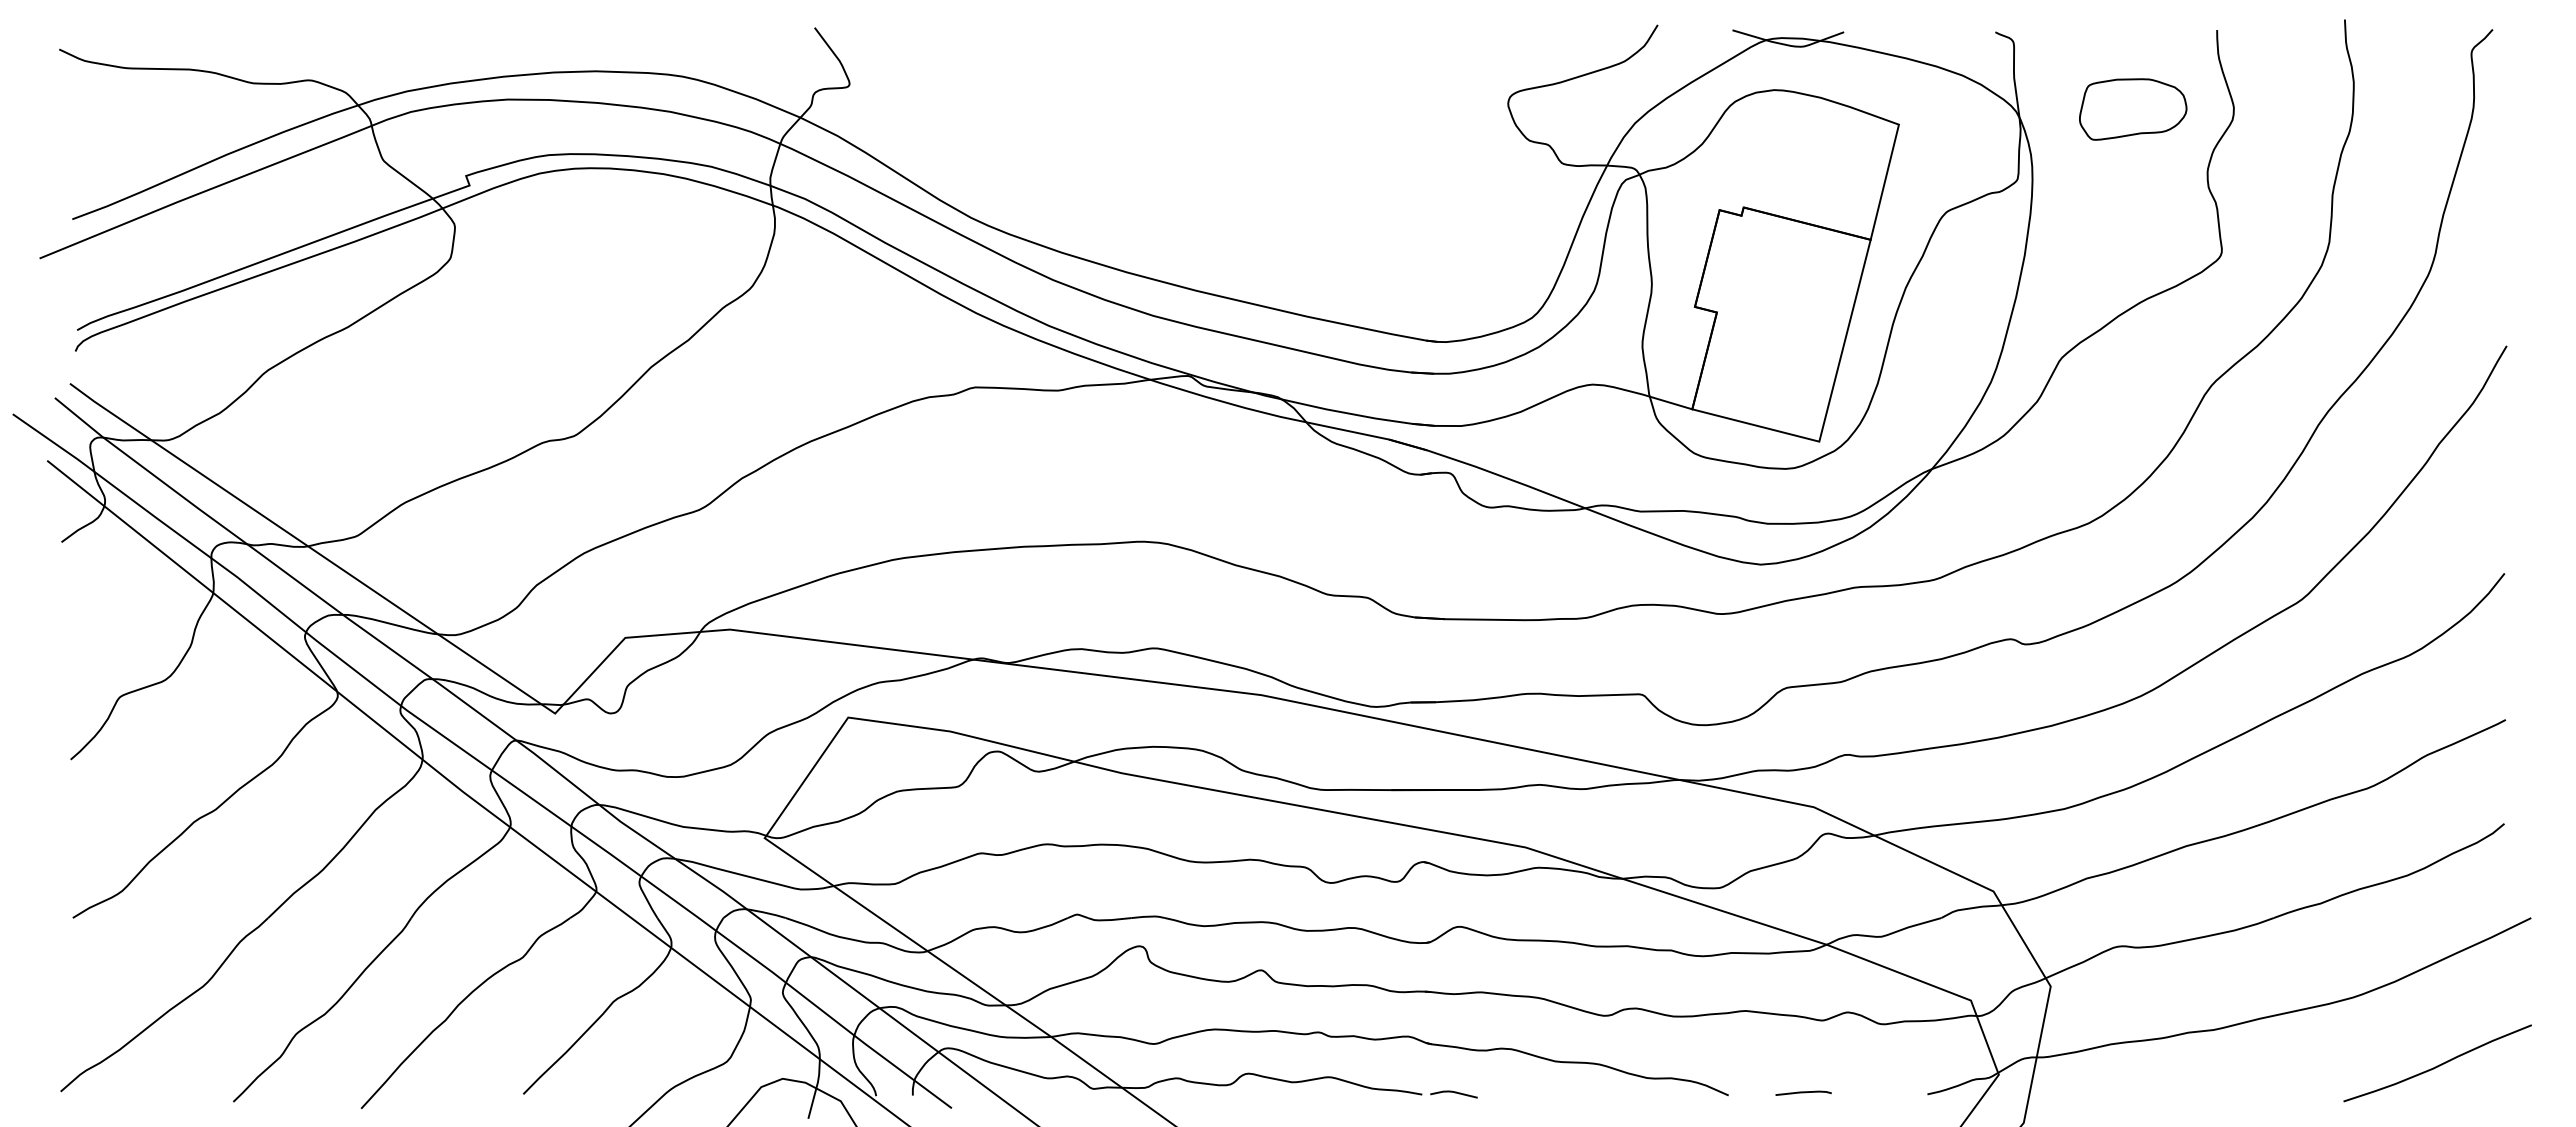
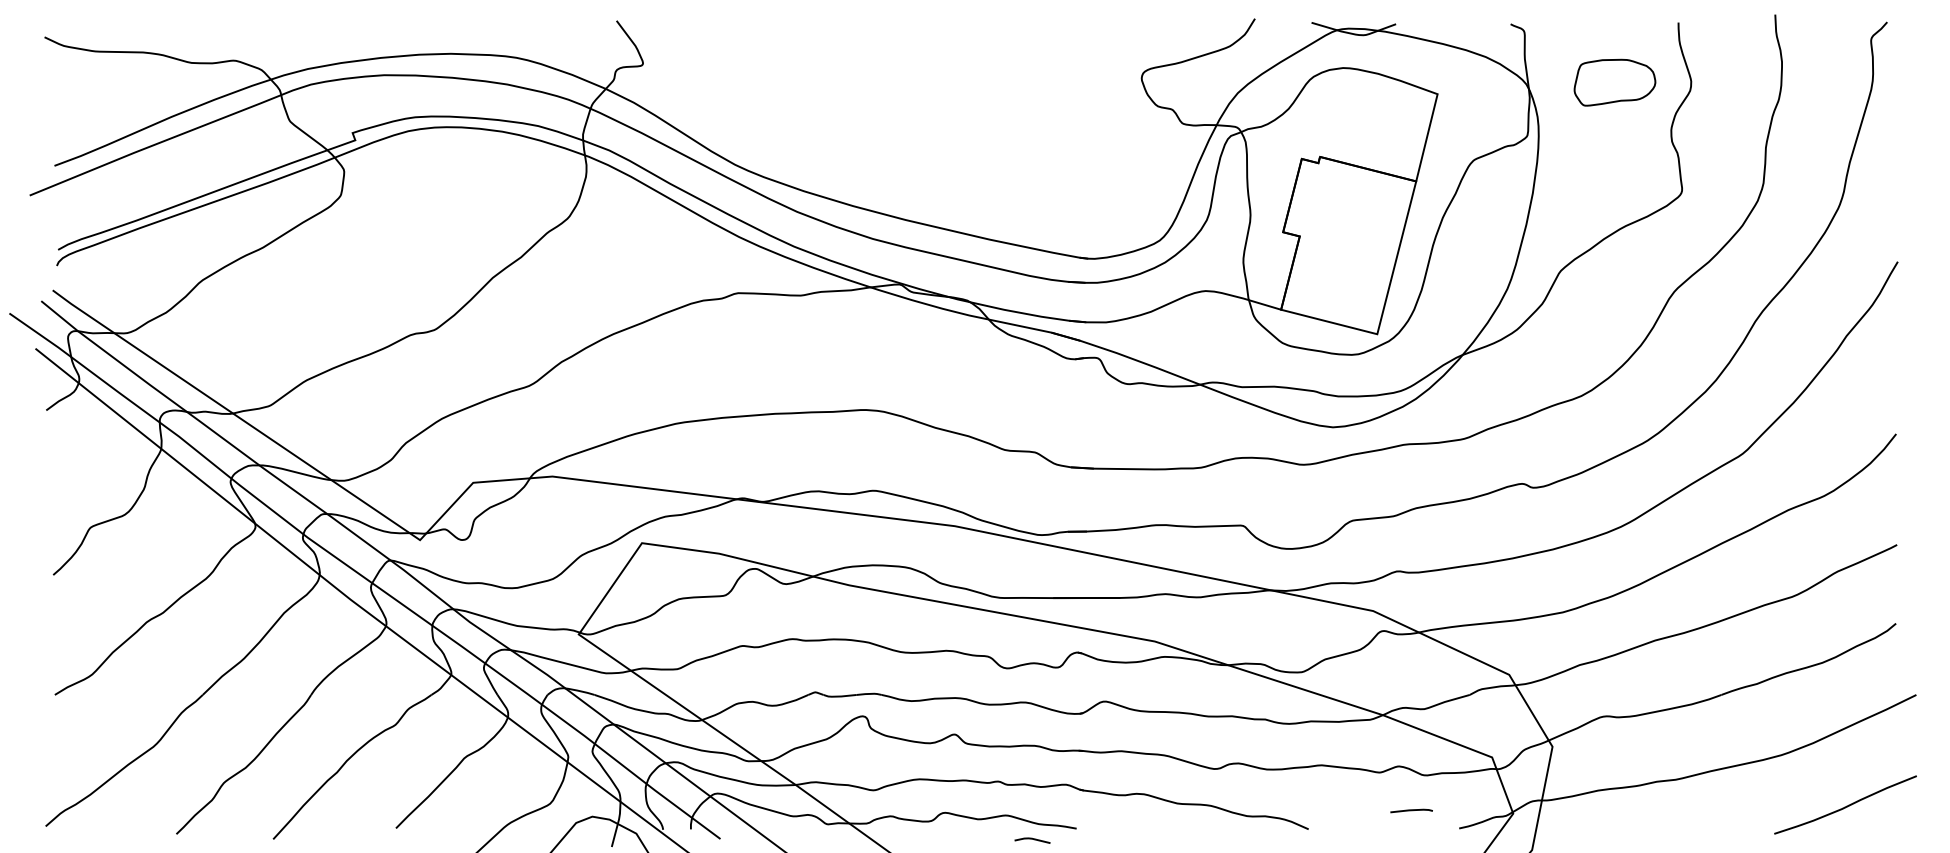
line: (1803, 1092) -> (1411, 810), moved
line: (1454, 1093) -> (1032, 839), moved

